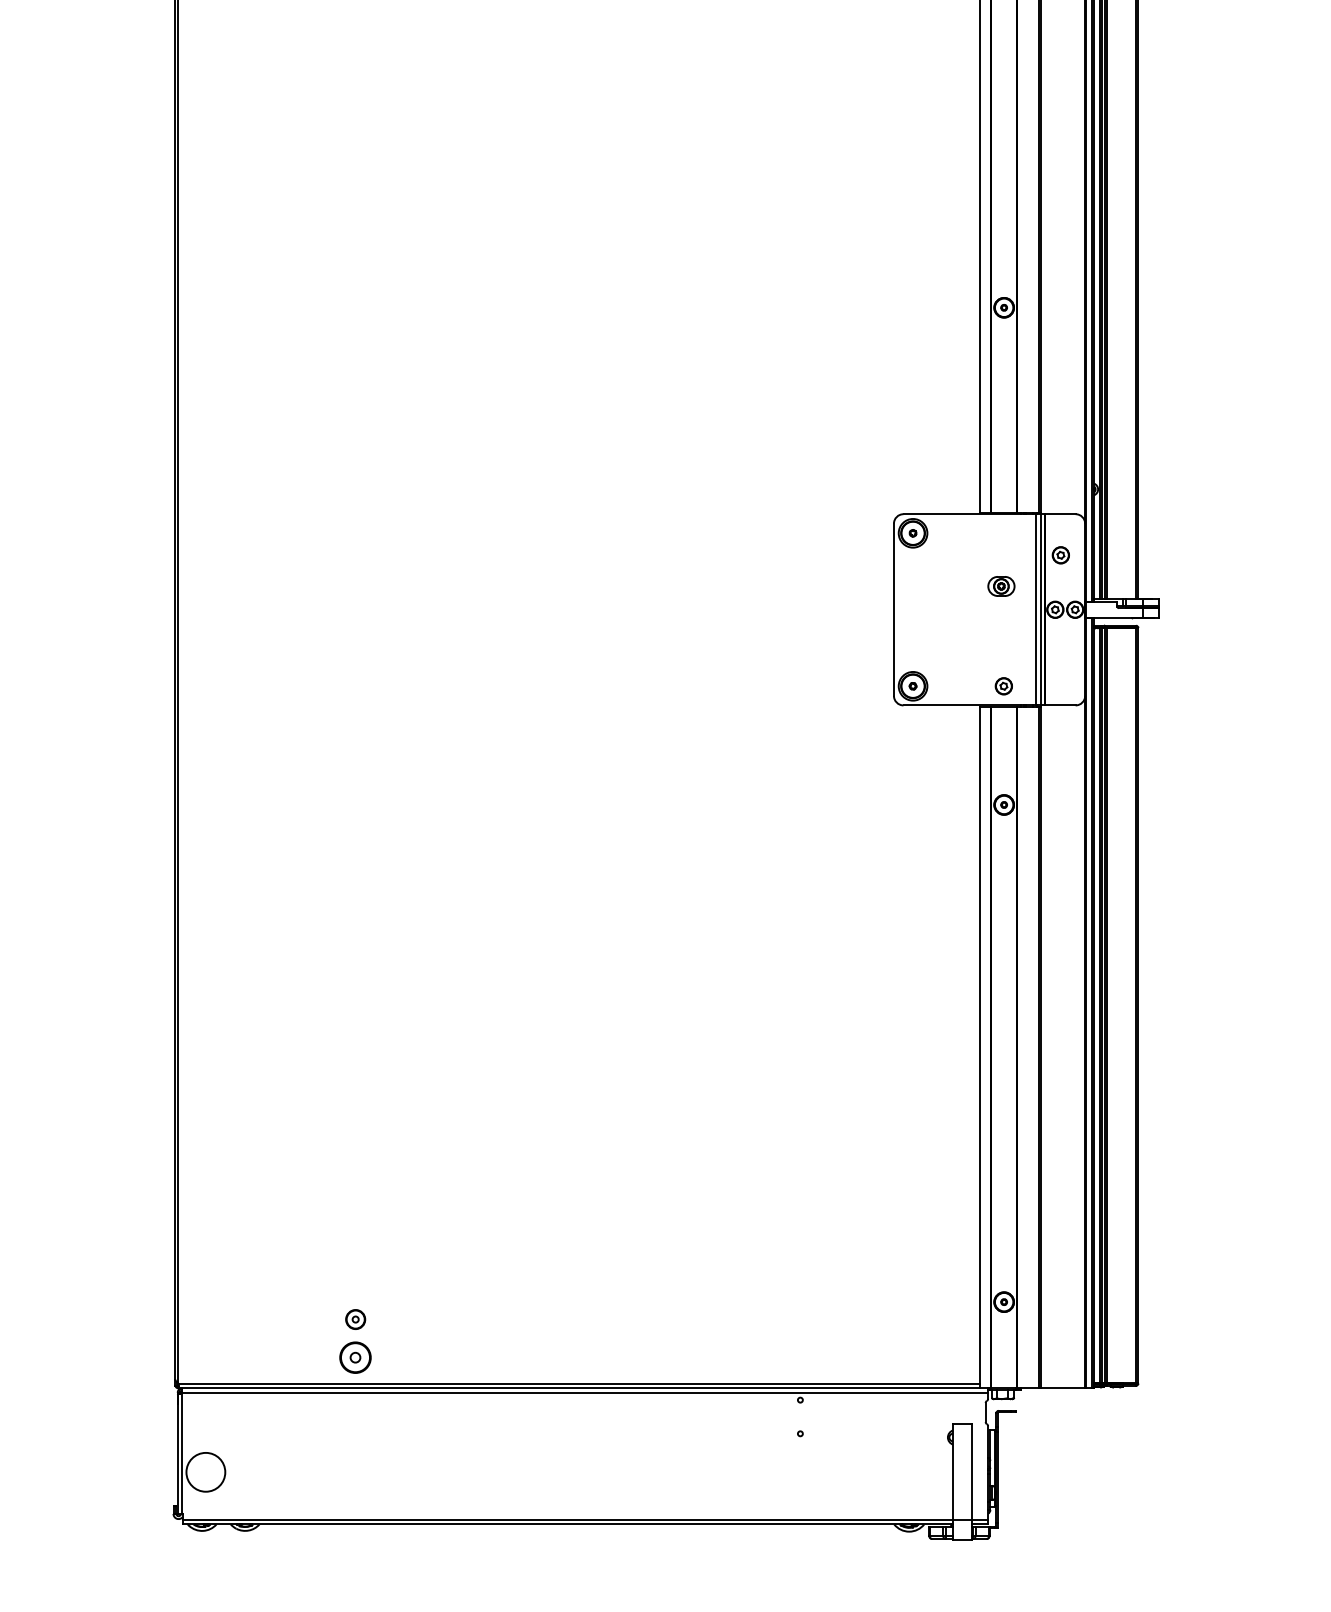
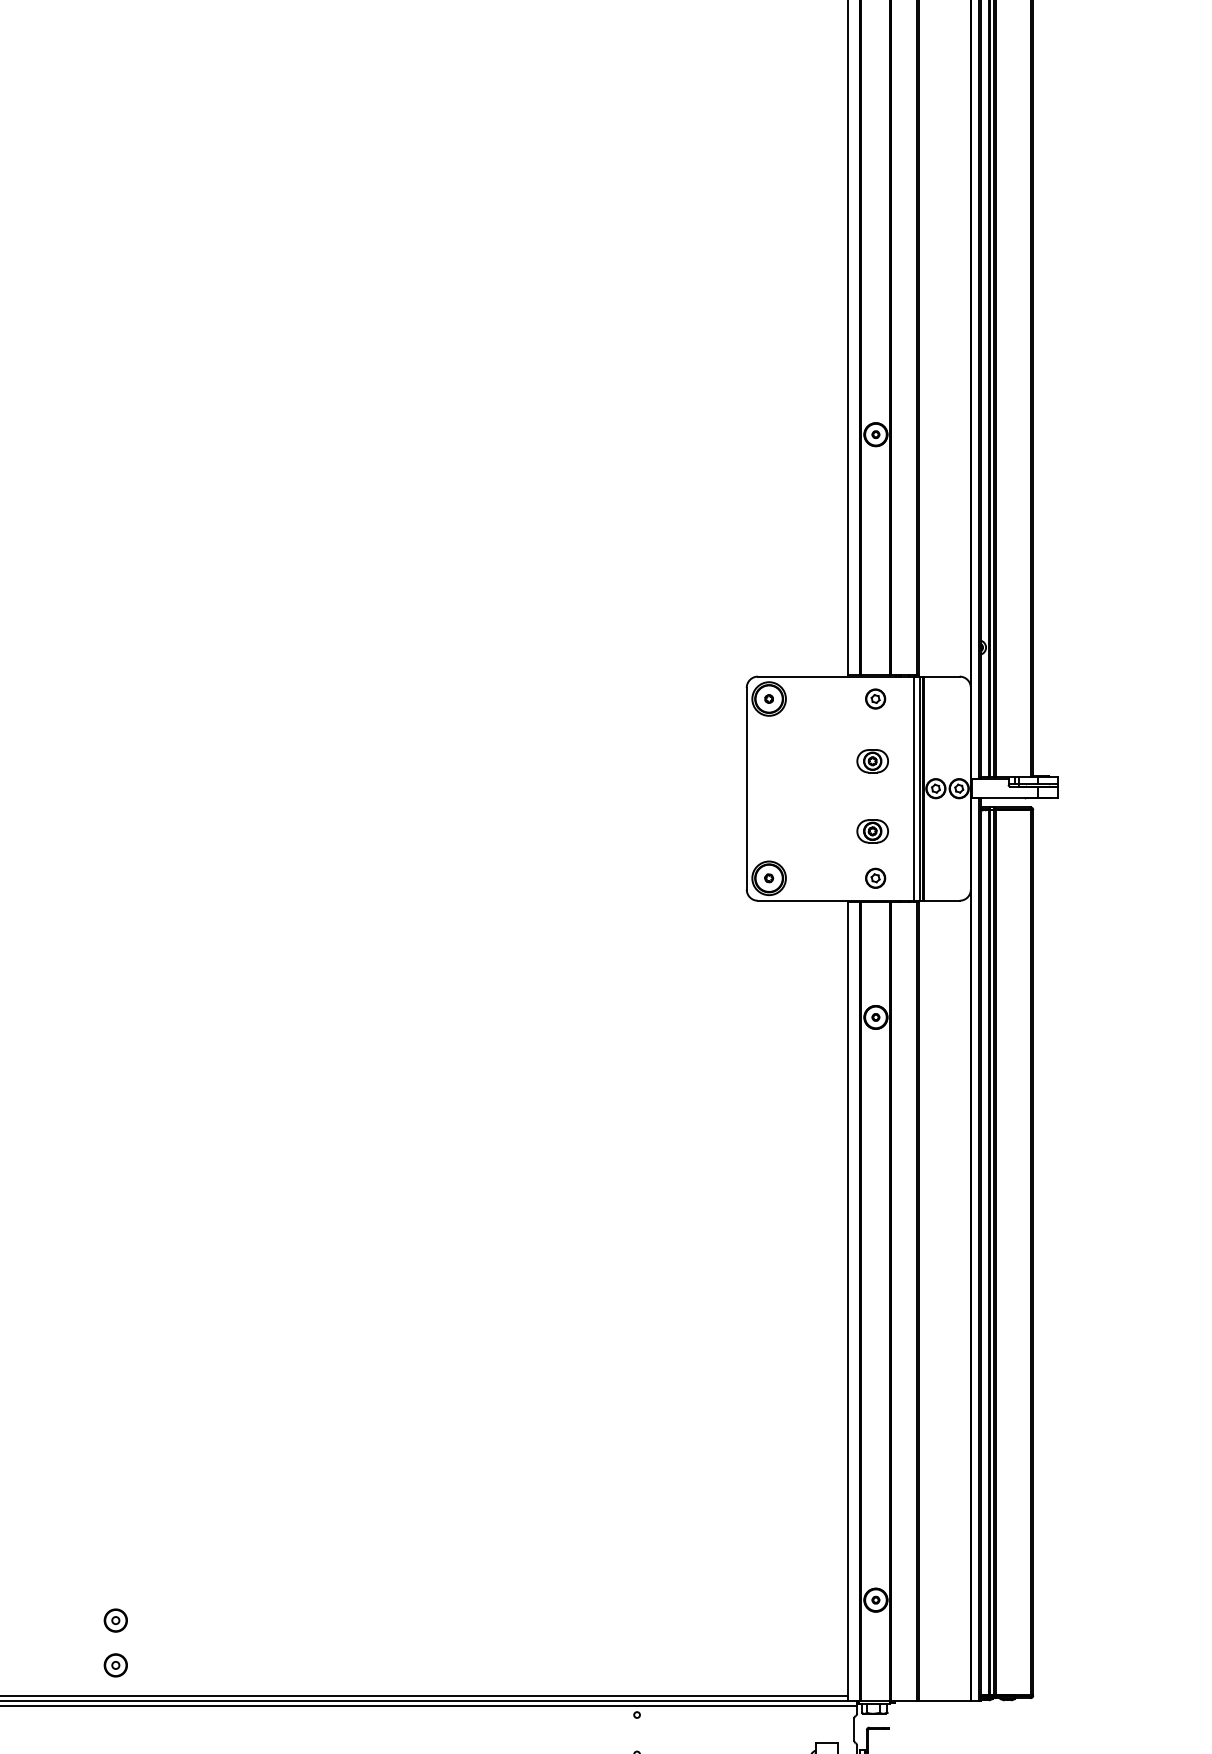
part: (1060, 555) -> (875, 699), moved
part: (1001, 645) -> (872, 830), added
part: (355, 1357) -> (115, 1665), size x0.62

